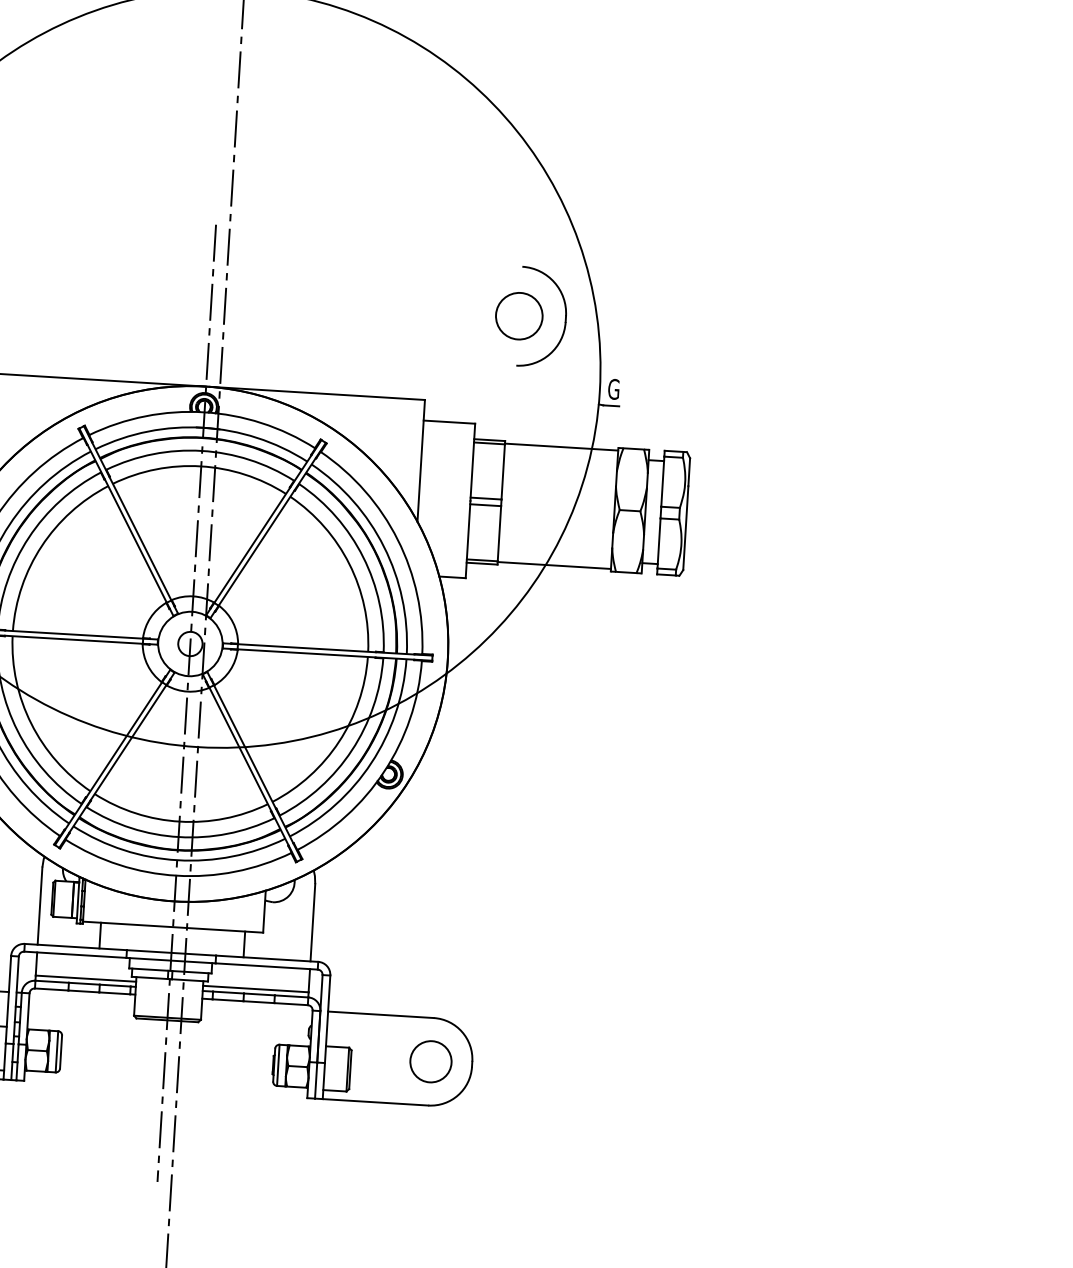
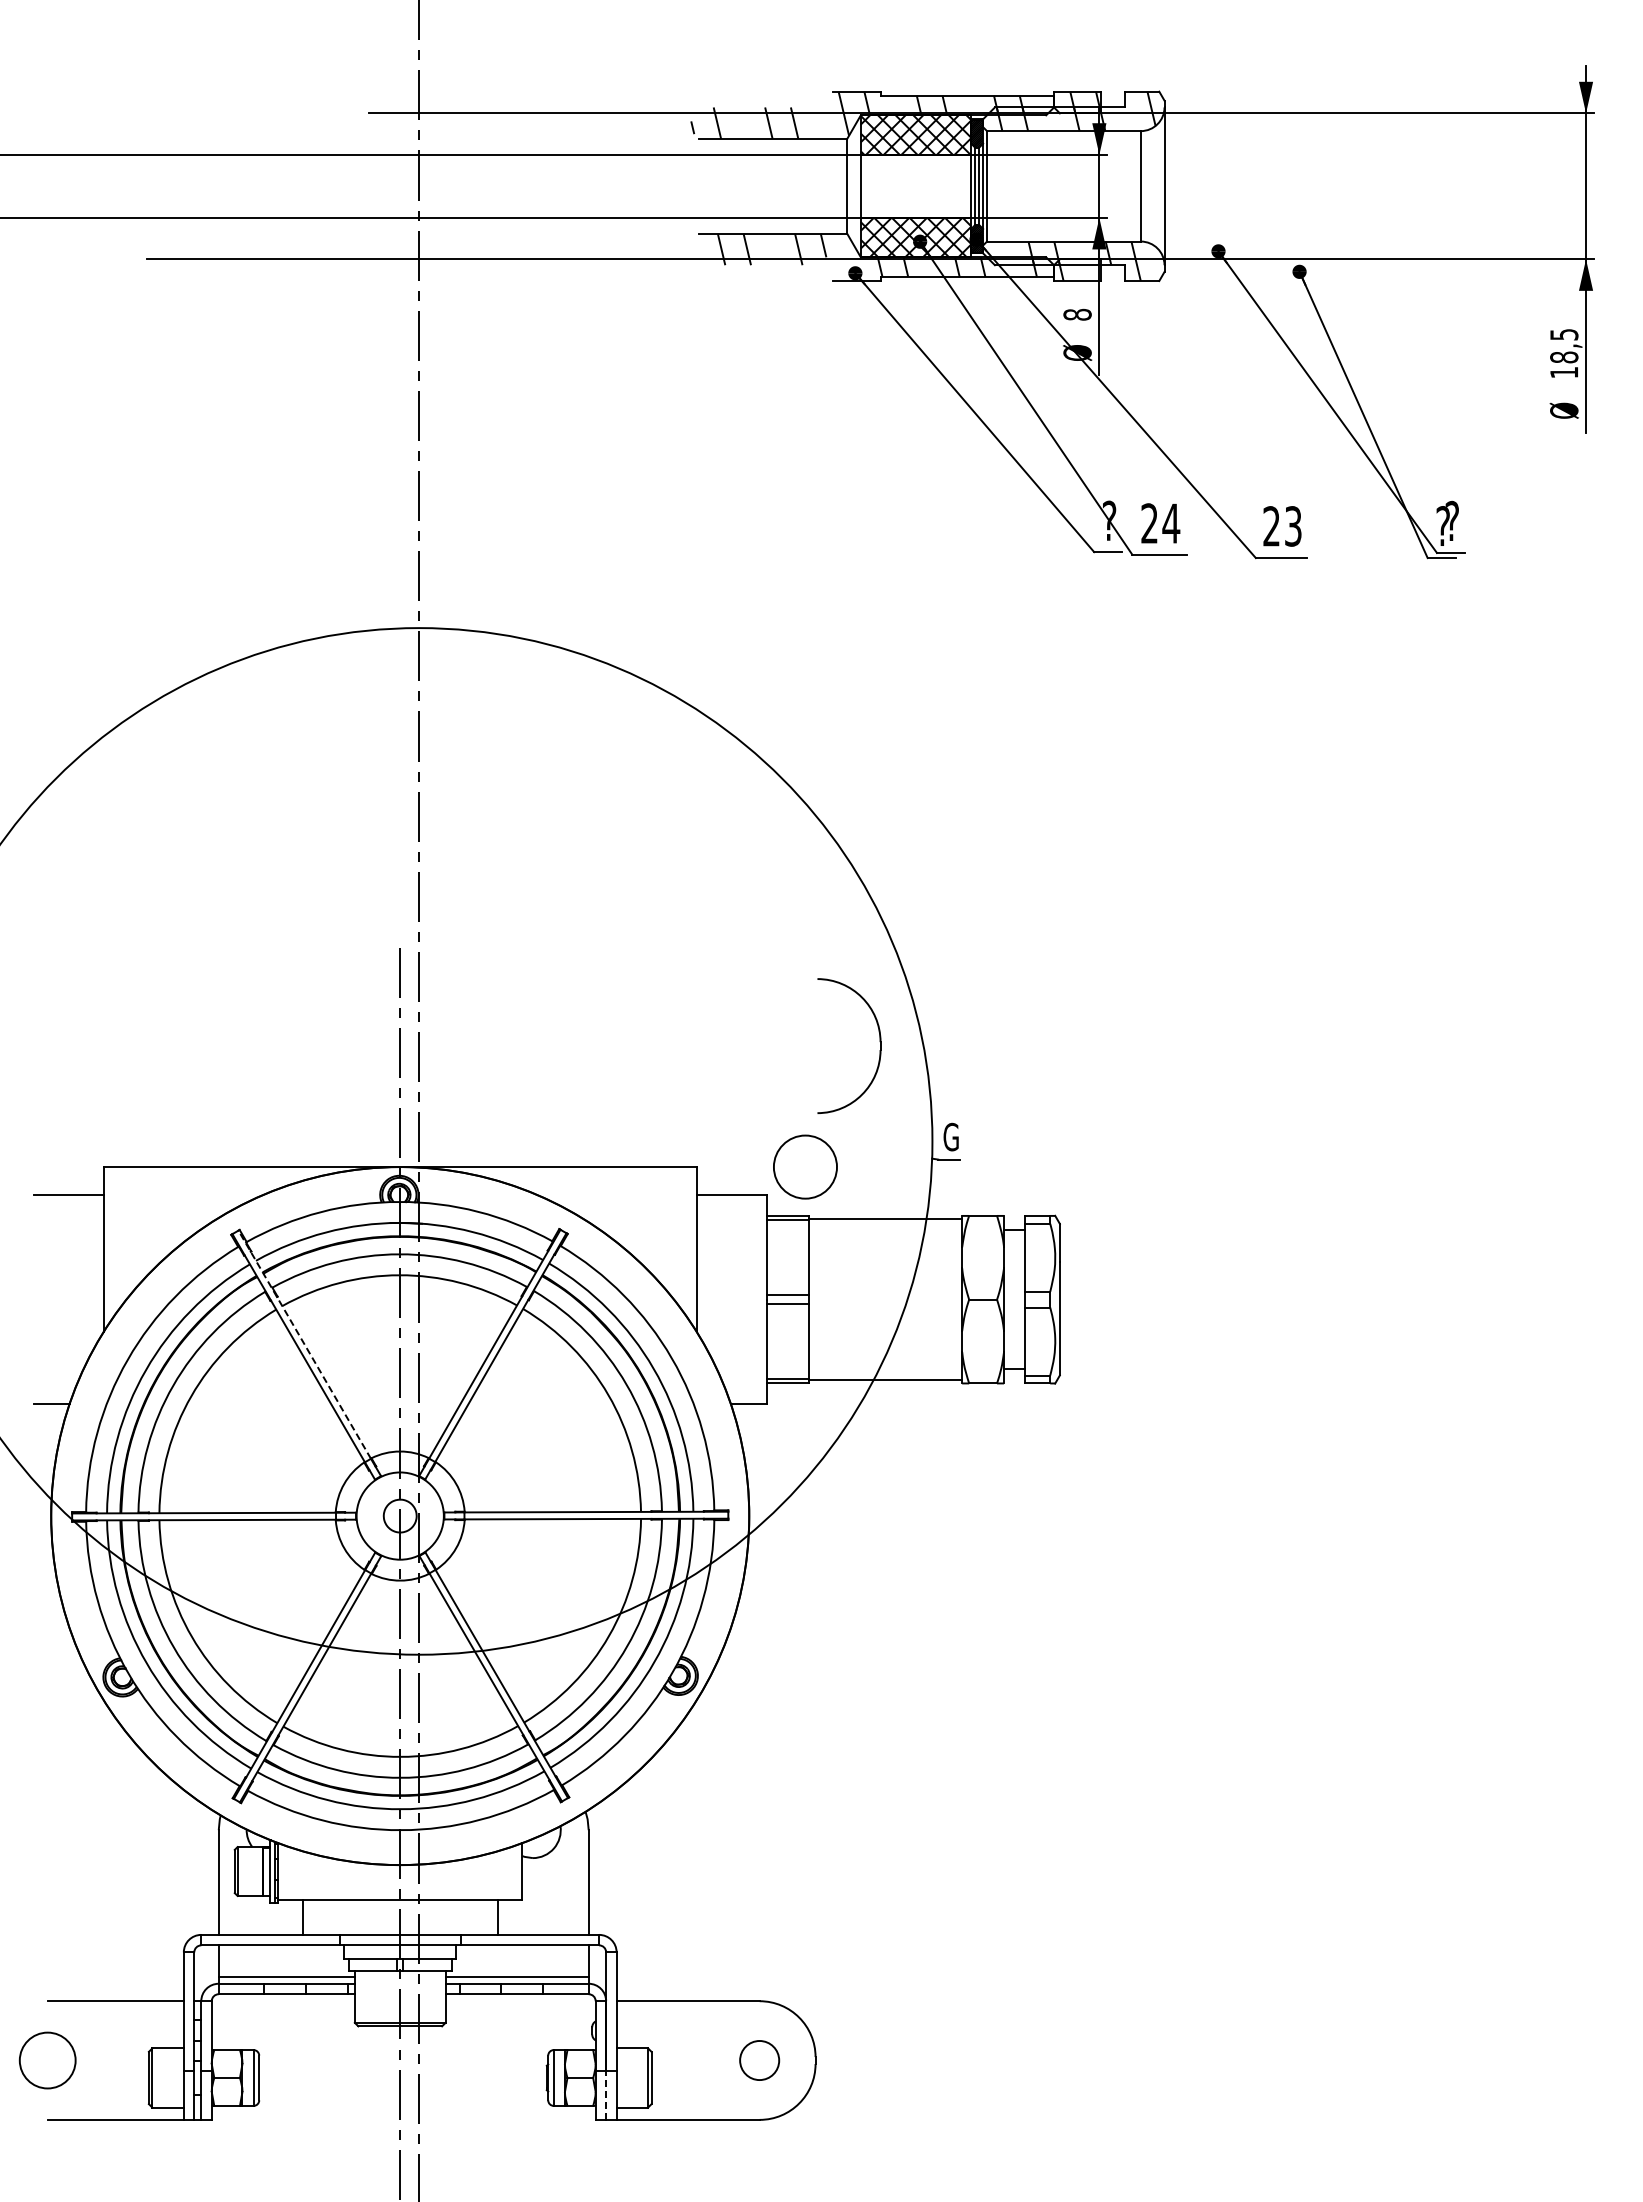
circle: (519, 315) -> (805, 1166), moved
line: (127, 513) -> (304, 1344), solid -> dashed
circle: (430, 1061) -> (759, 2060), size x0.7
line: (316, 1079) -> (606, 2094), solid -> dashed

